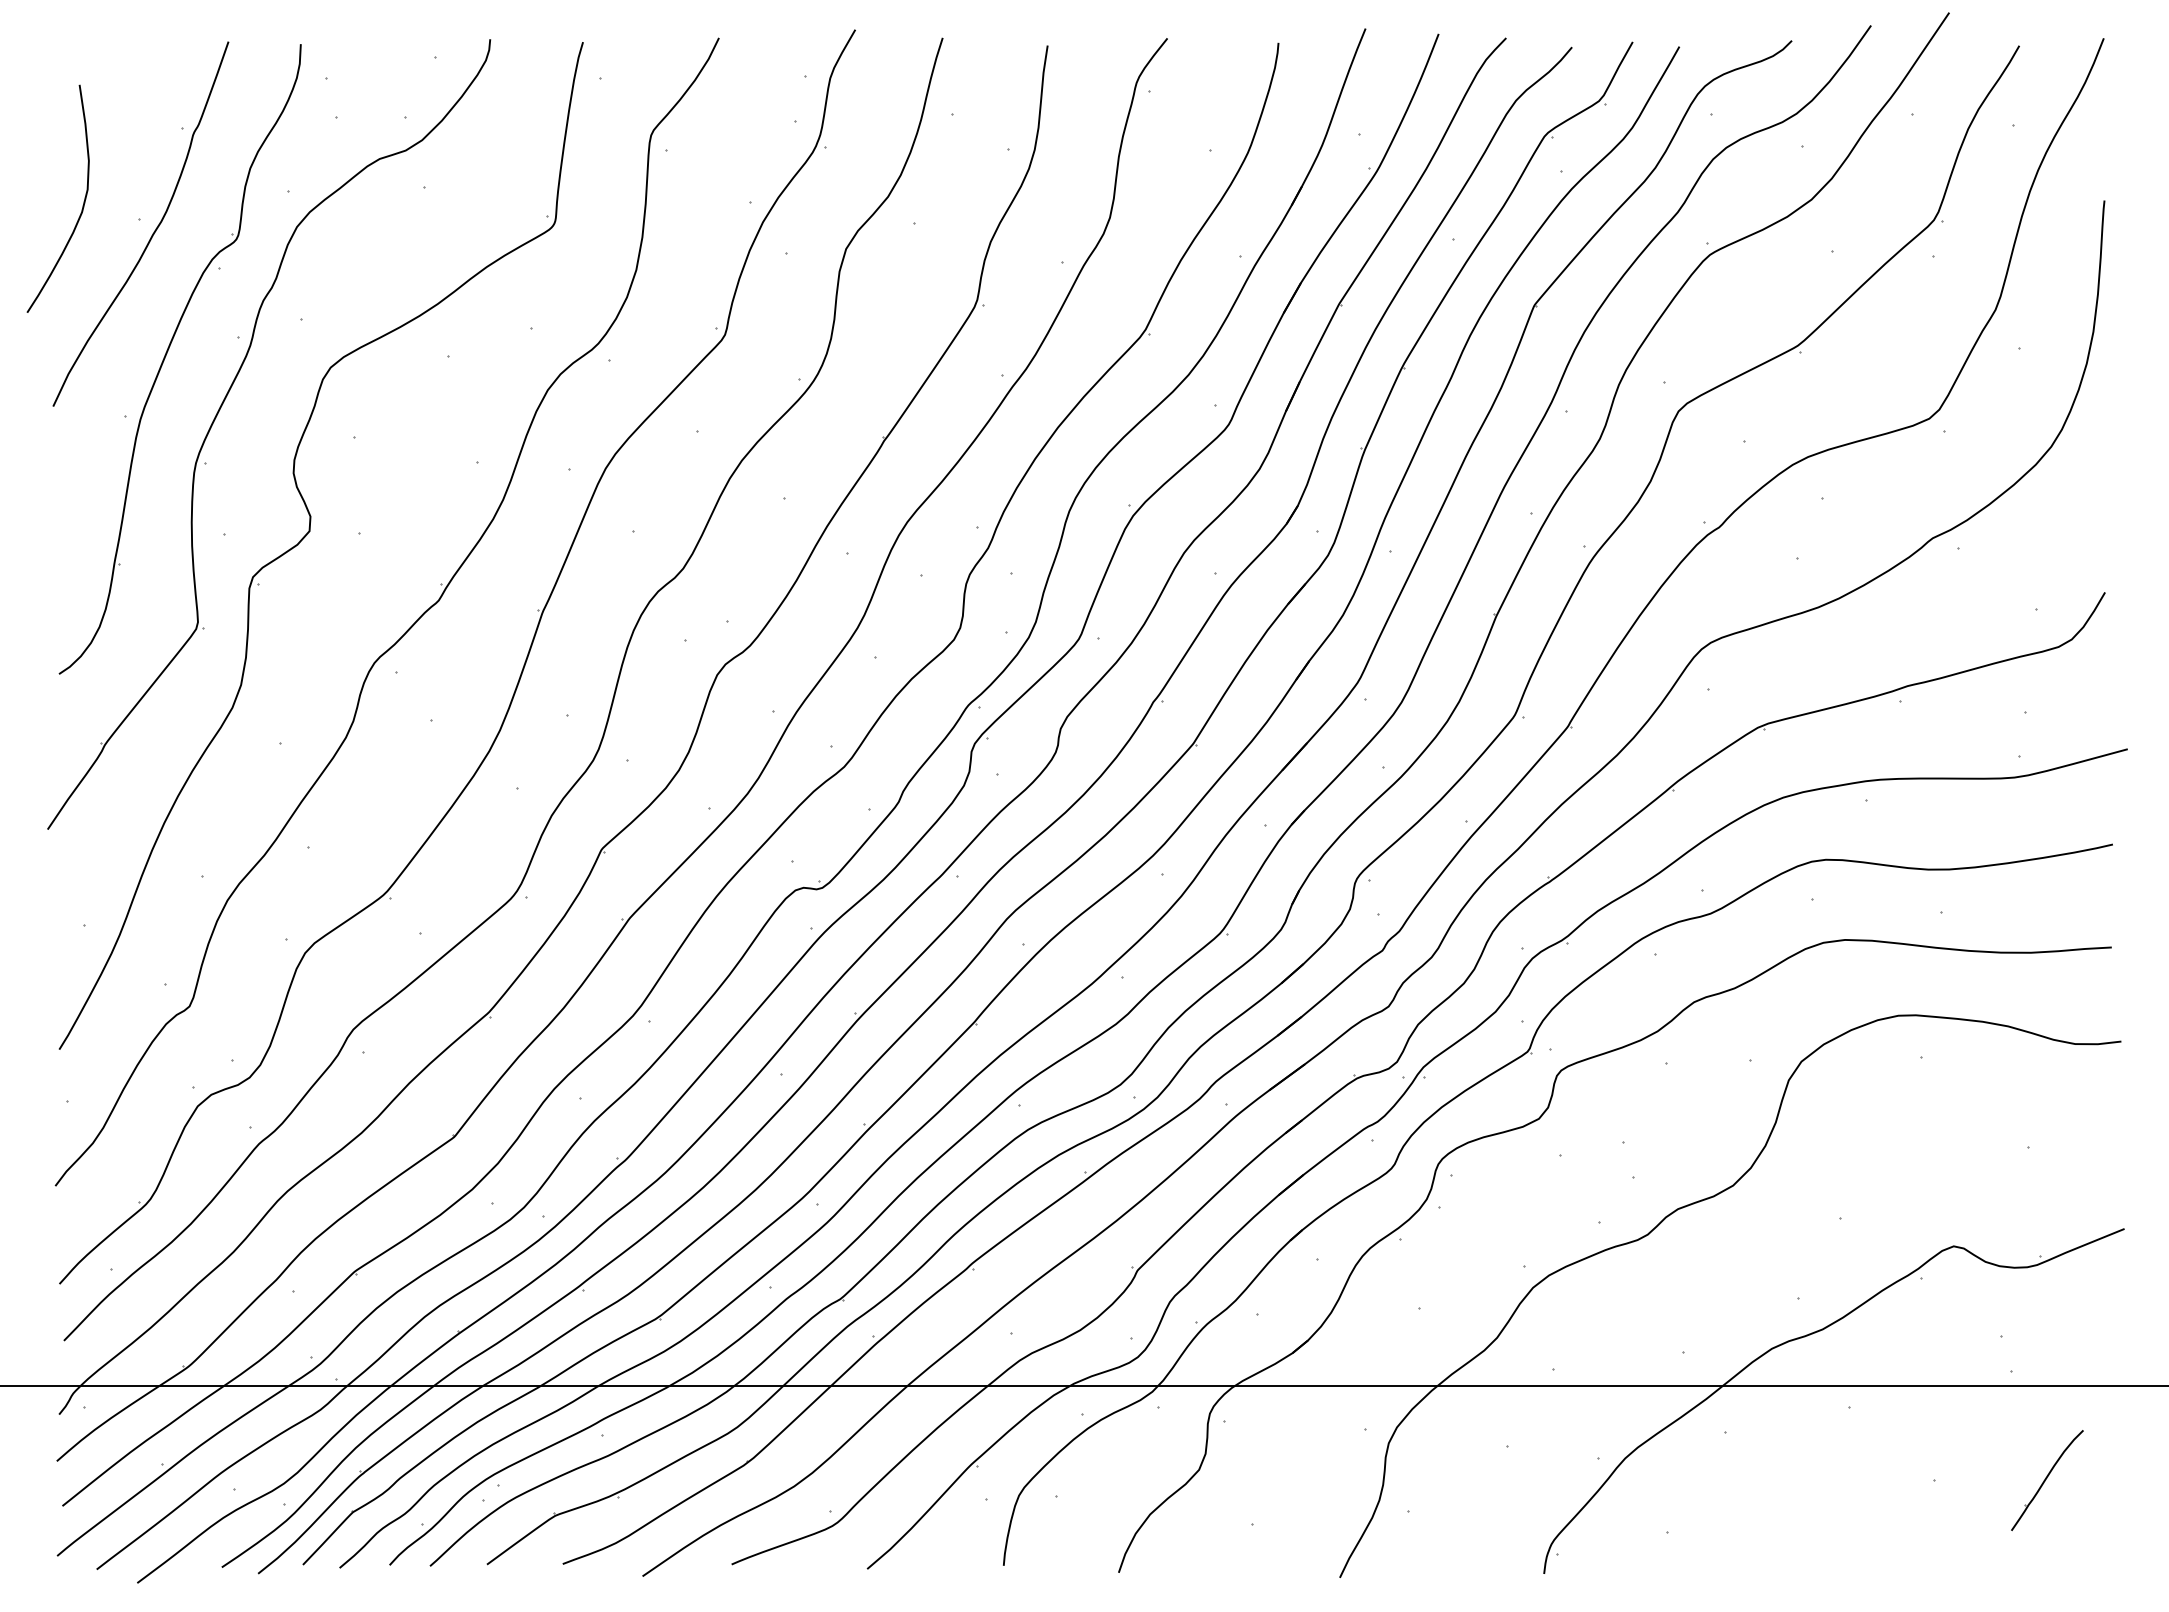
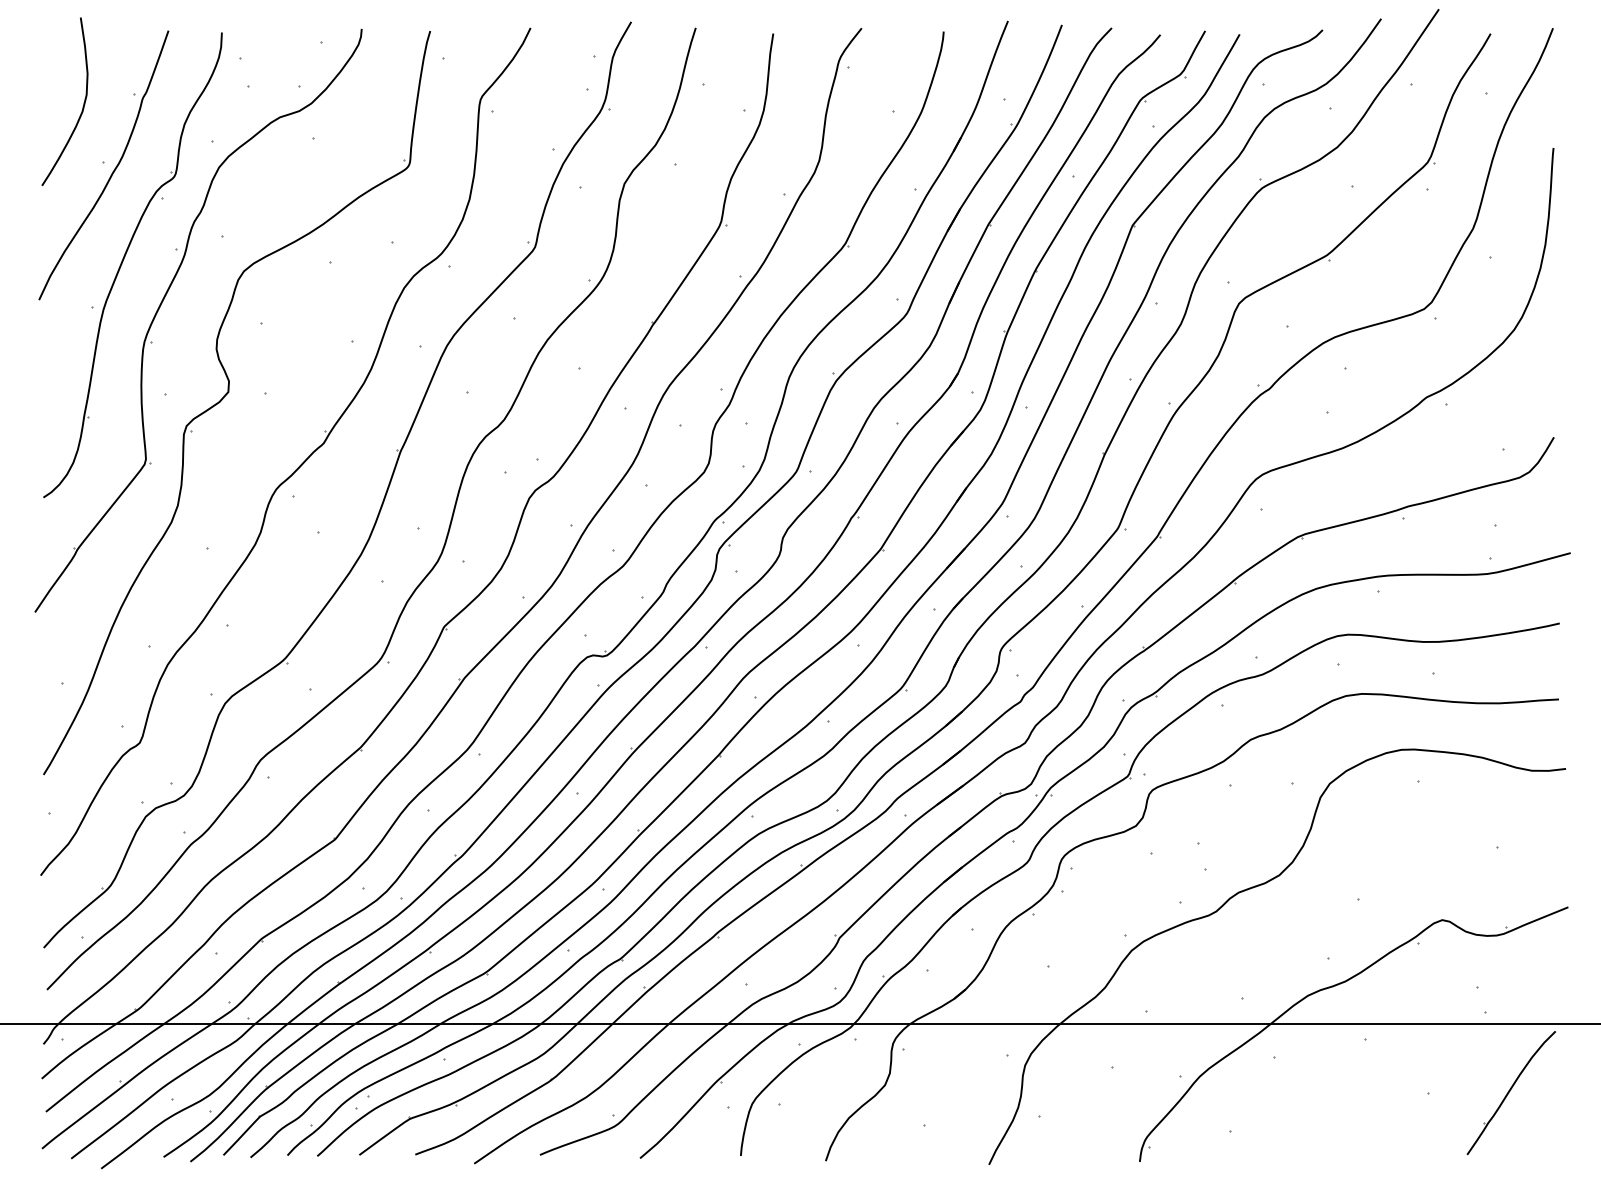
curve: (82, 205) -> (82, 106), moved
part: (2047, 1480) -> (1511, 1092), size x1.67

